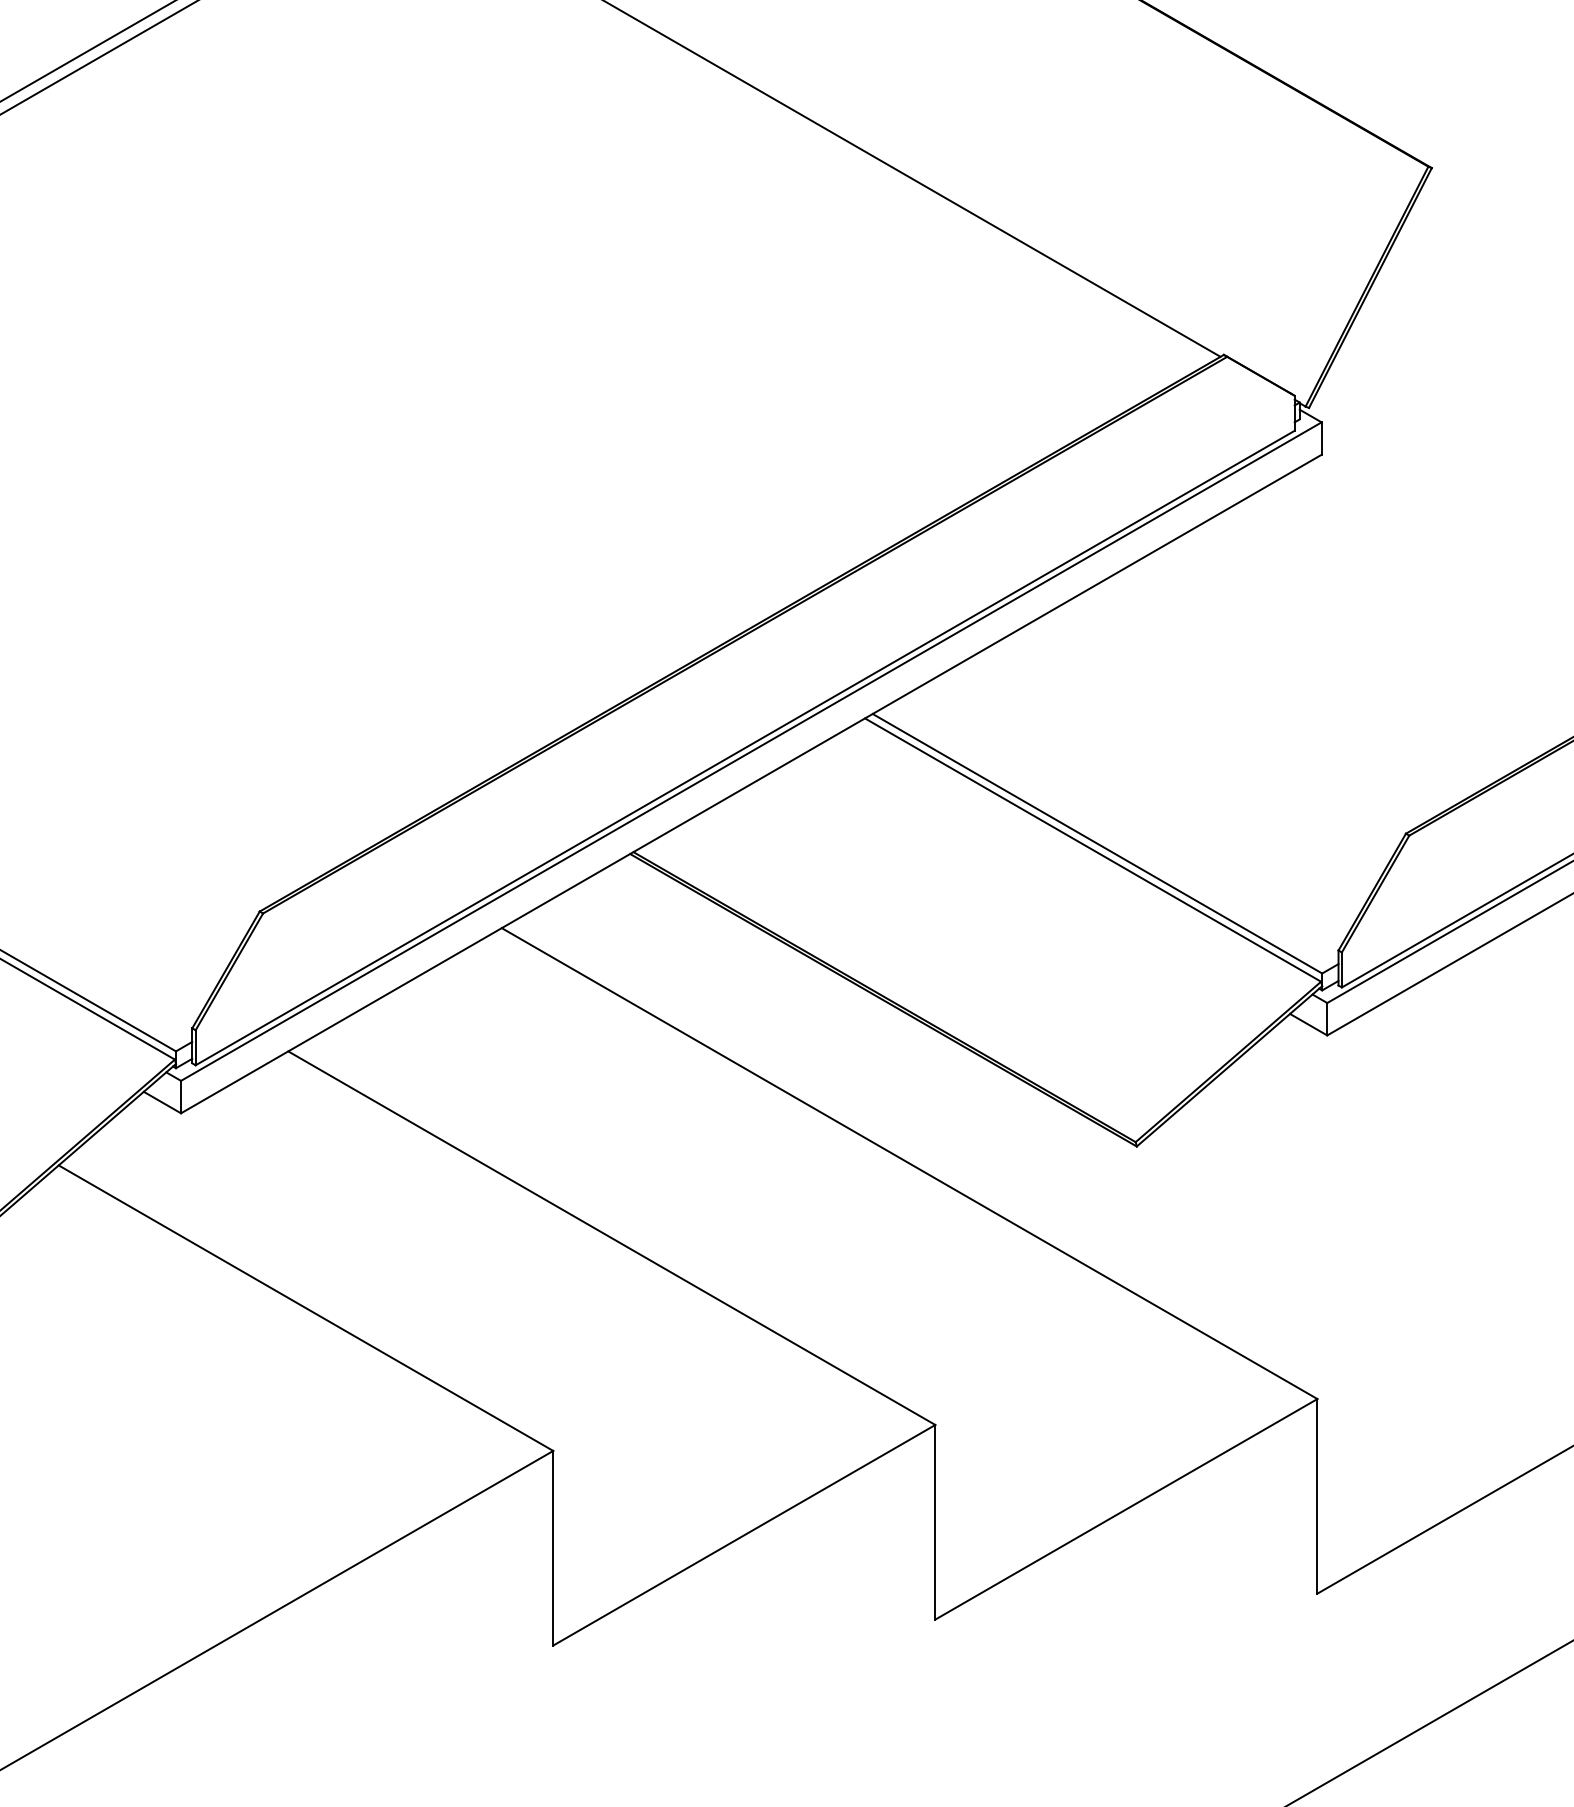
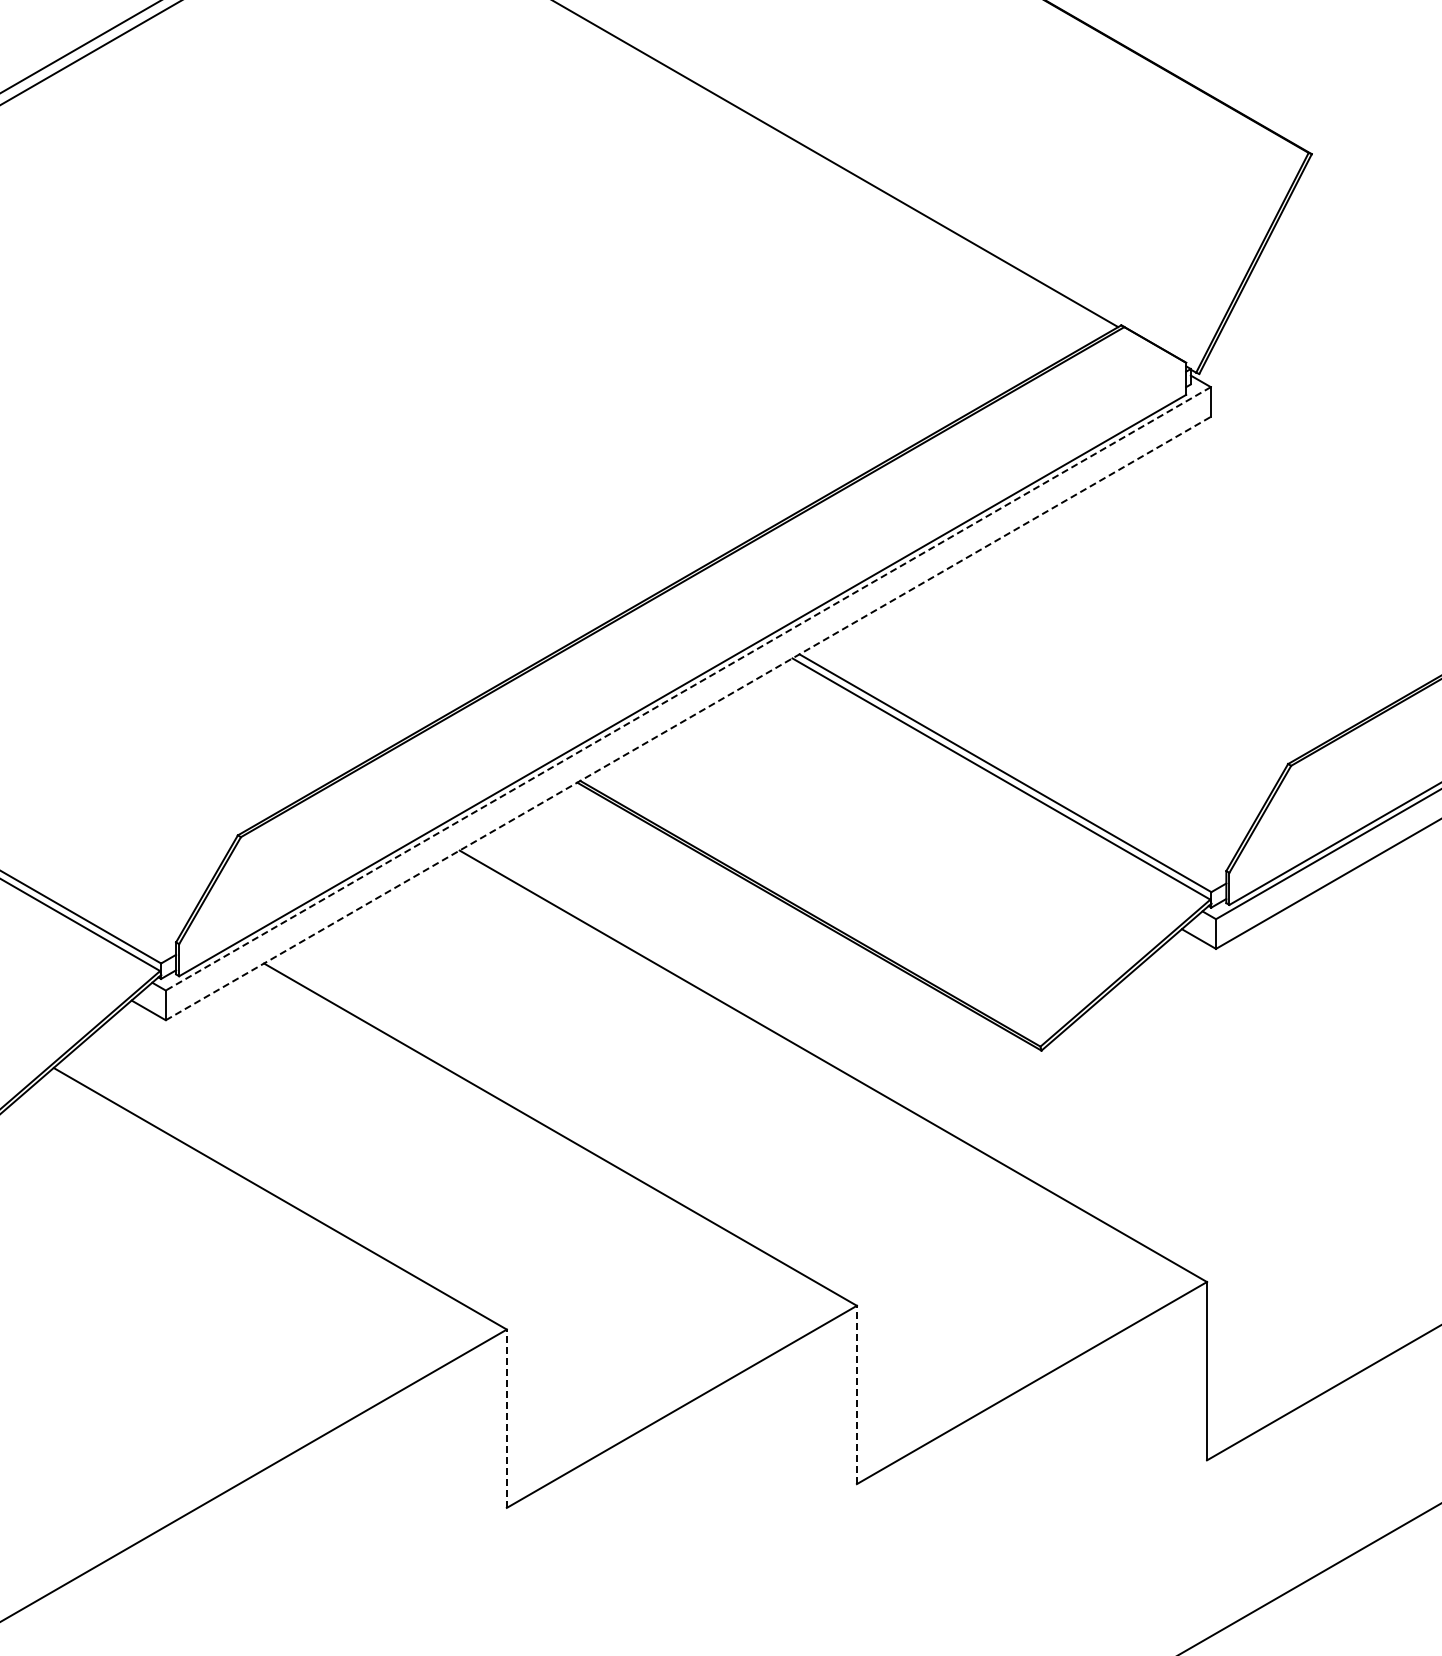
line: (750, 752) -> (687, 689), solid -> dashed
line: (751, 783) -> (688, 718), solid -> dashed
line: (934, 1521) -> (856, 1394), solid -> dashed
line: (552, 1547) -> (506, 1418), solid -> dashed

